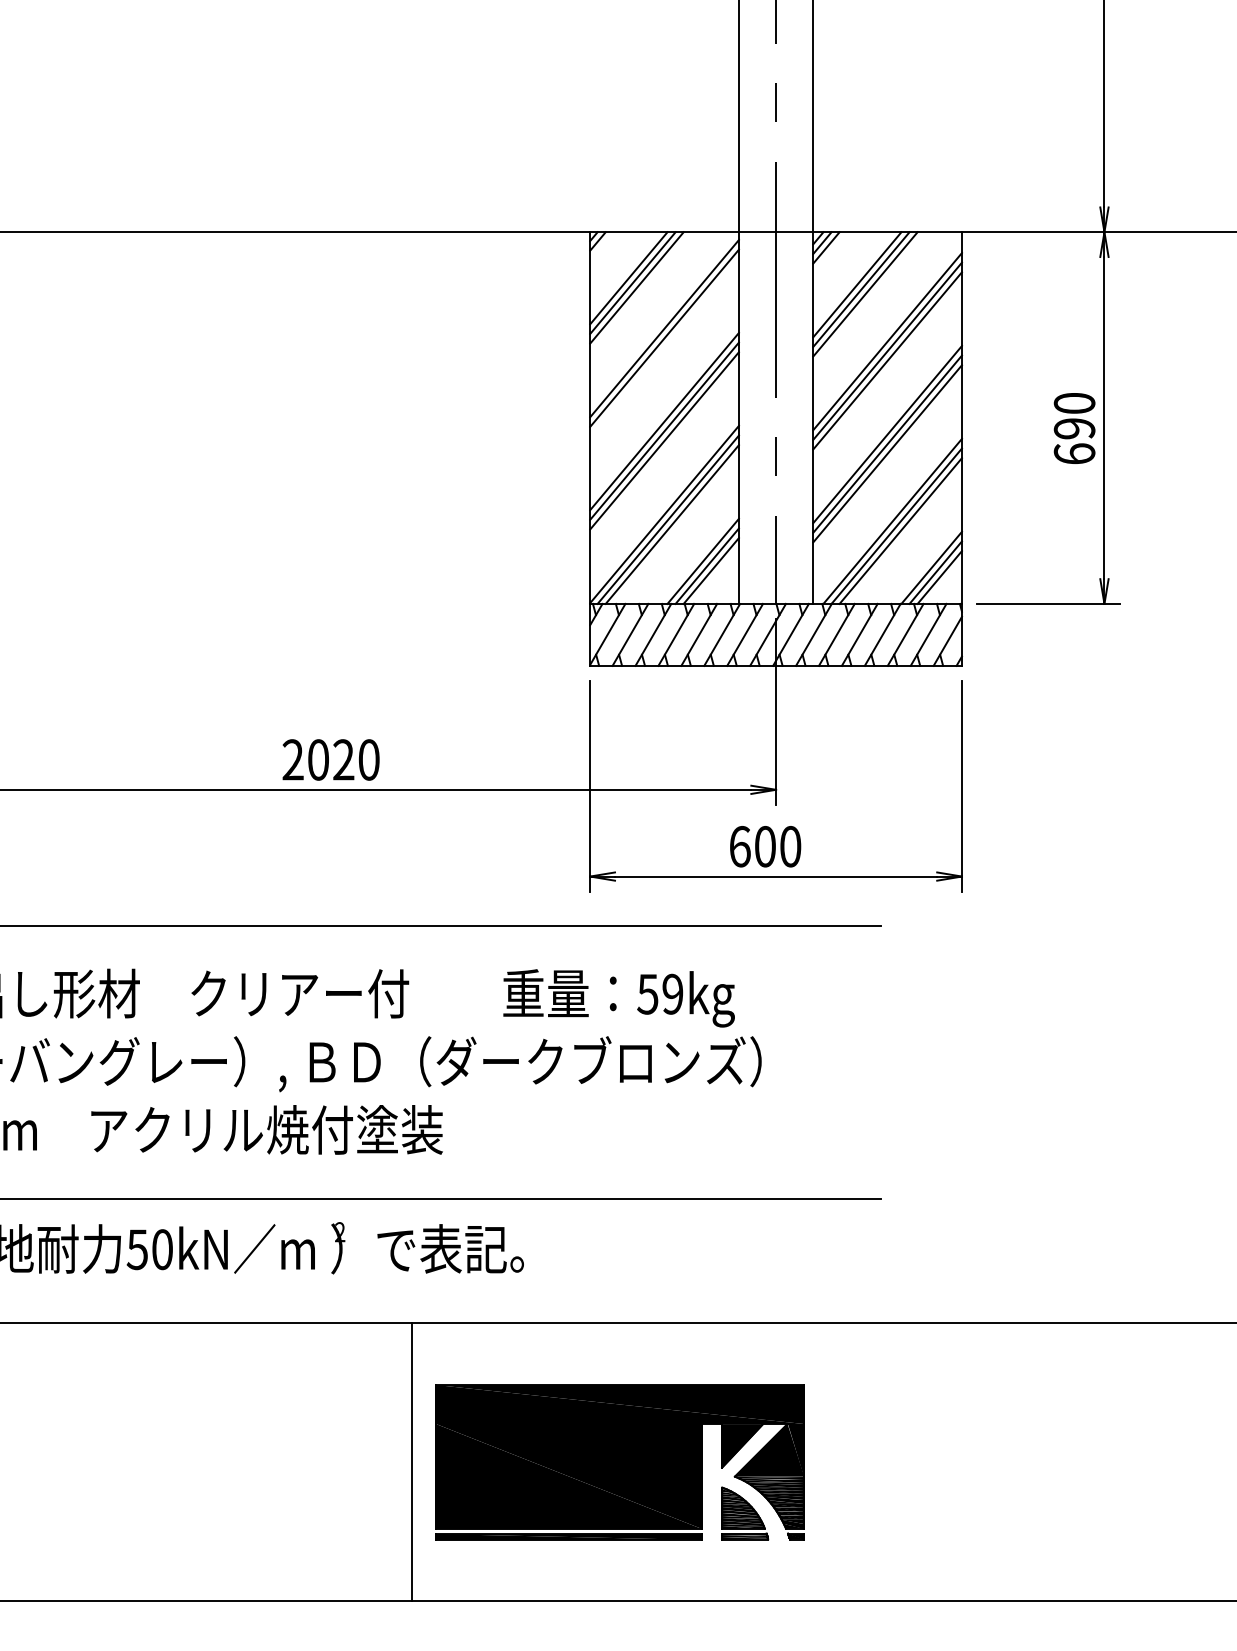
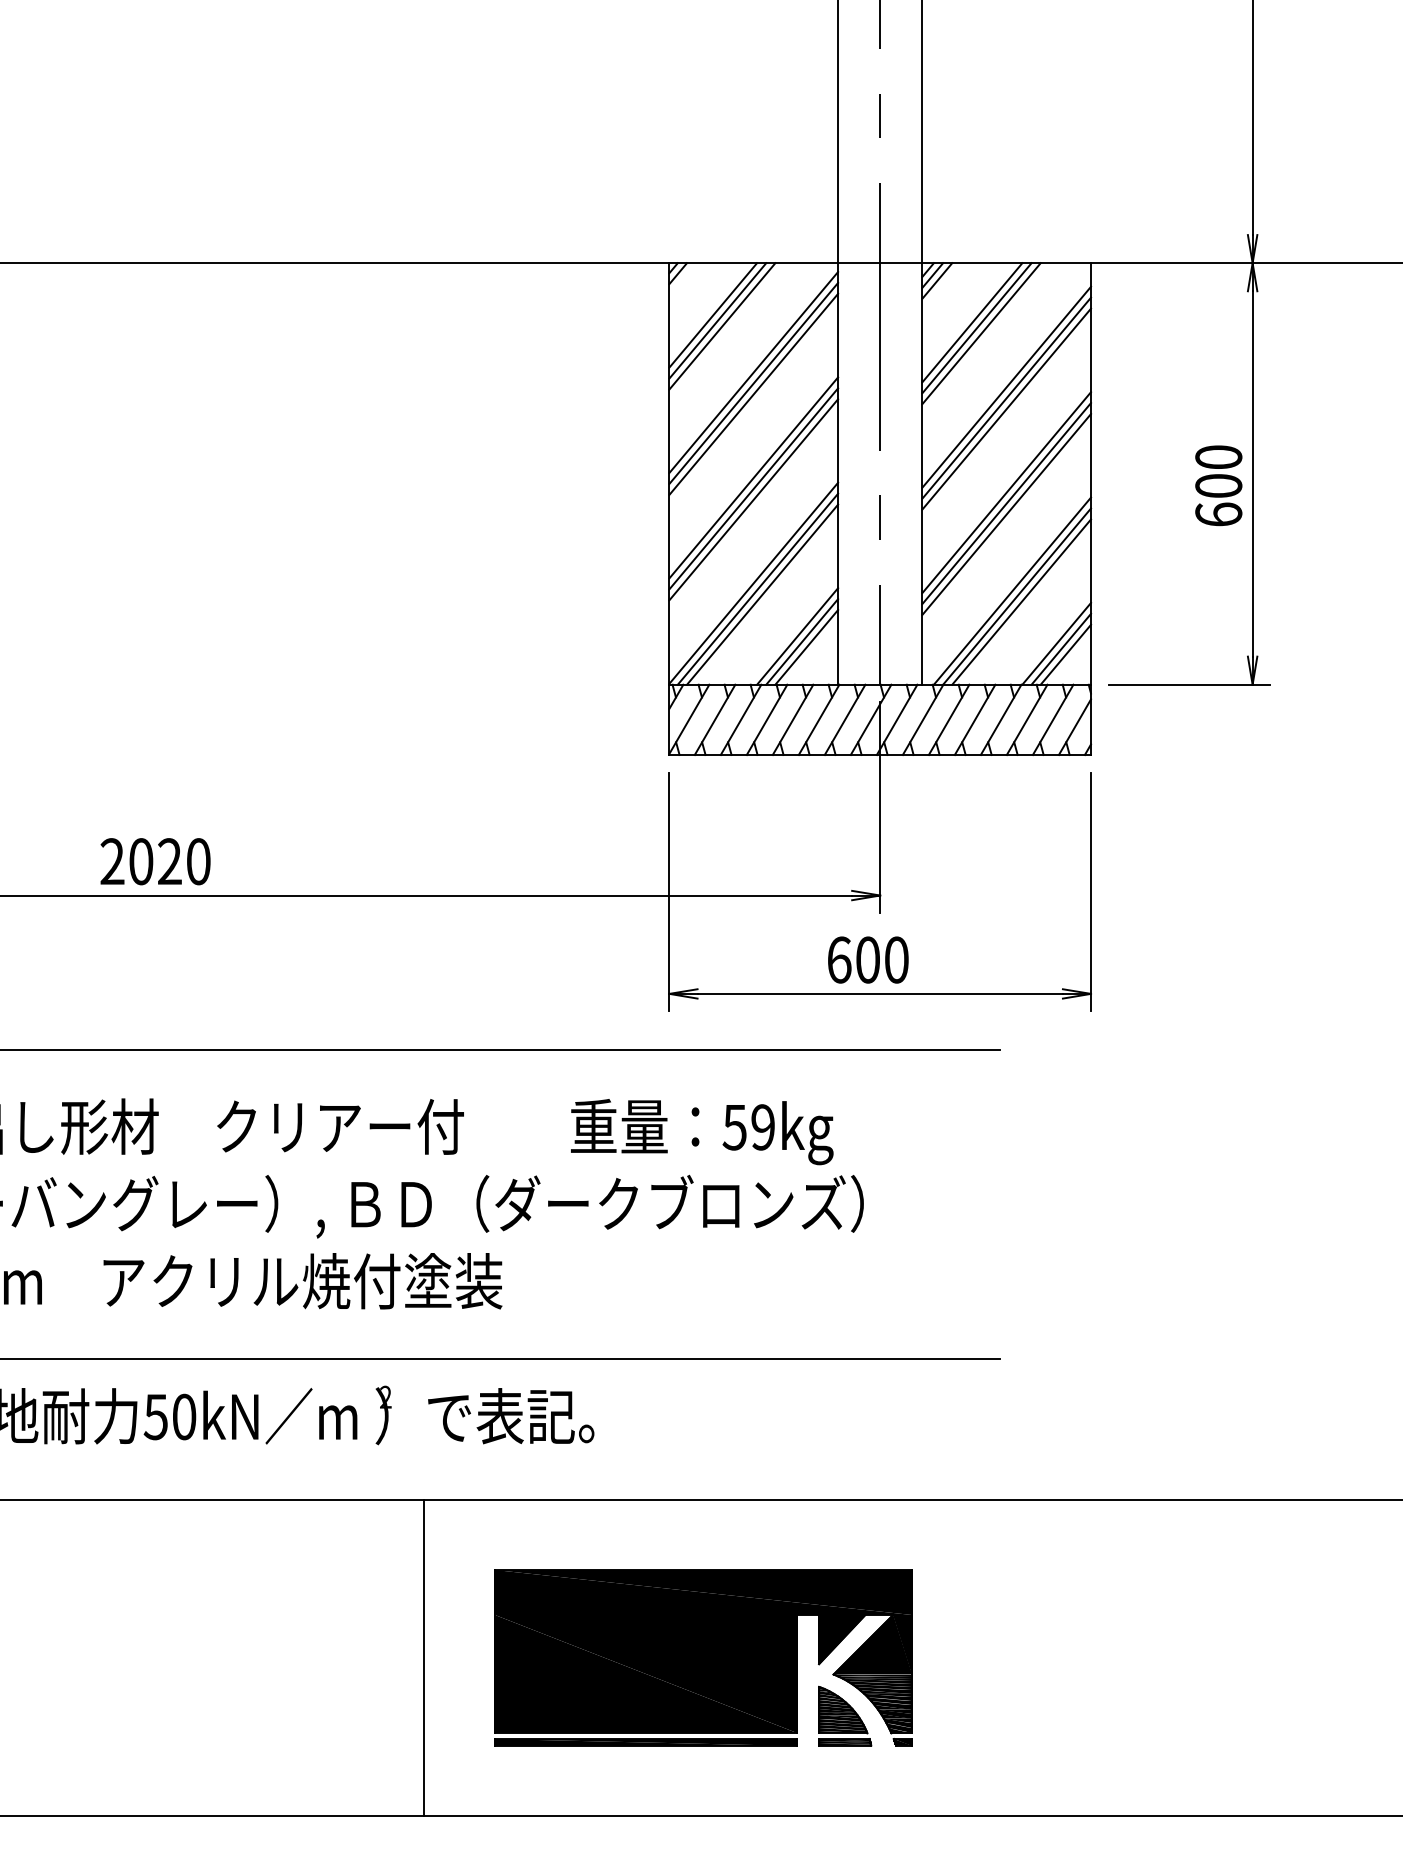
line: (664, 347) -> (753, 393), added
text: (1074, 428) -> (1218, 485), 690 -> 600
text: (330, 759) -> (154, 861), moved
line: (412, 1461) -> (423, 1657), moved

